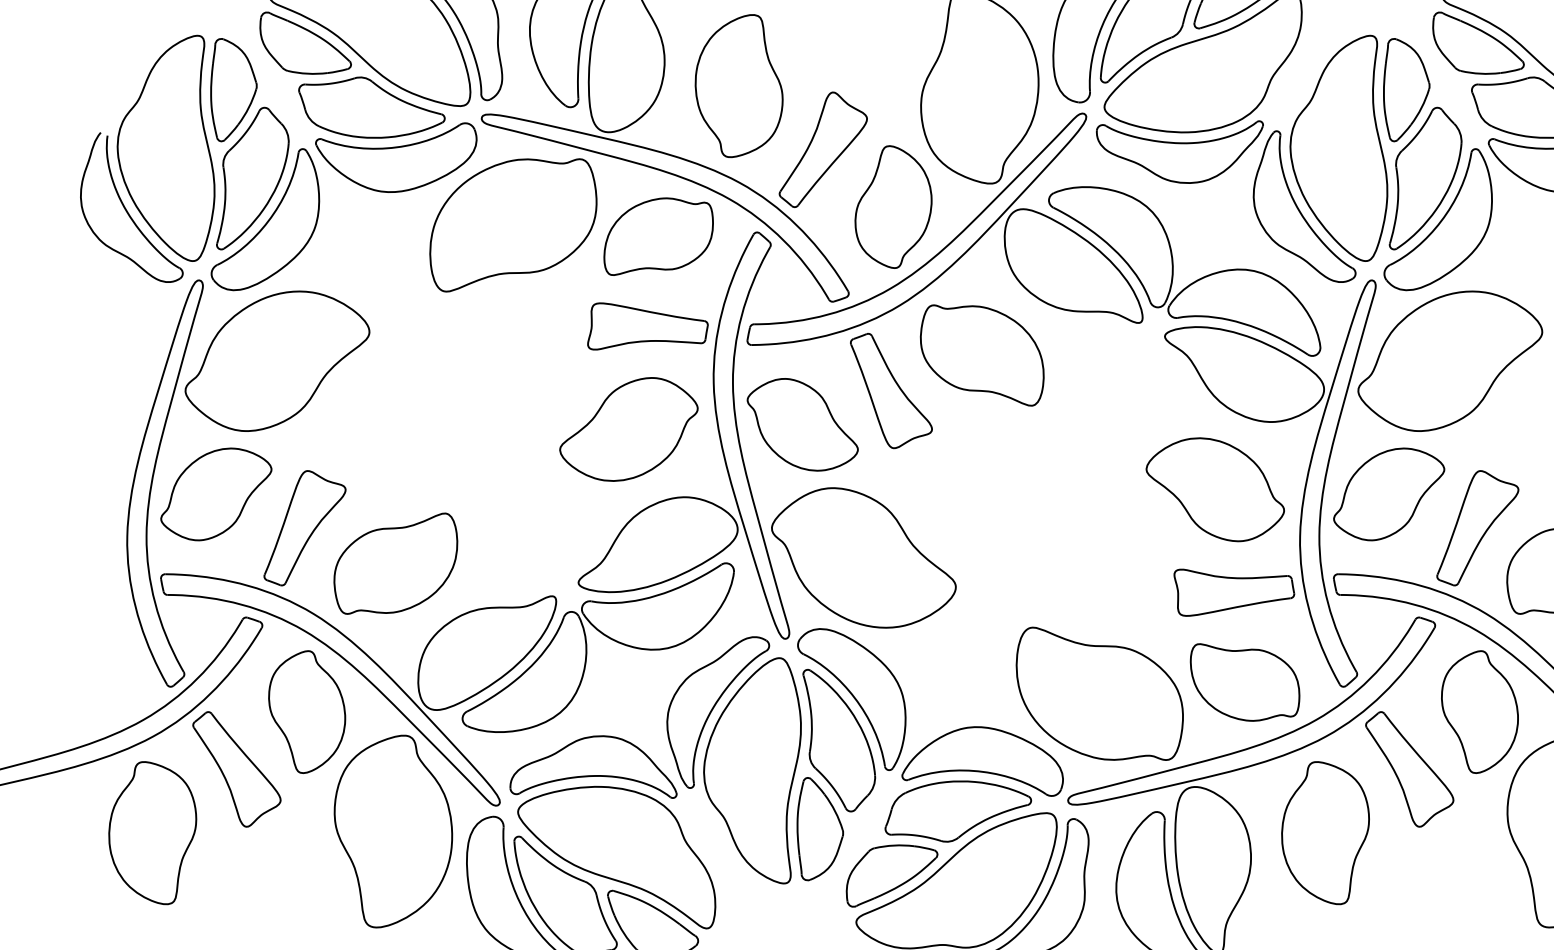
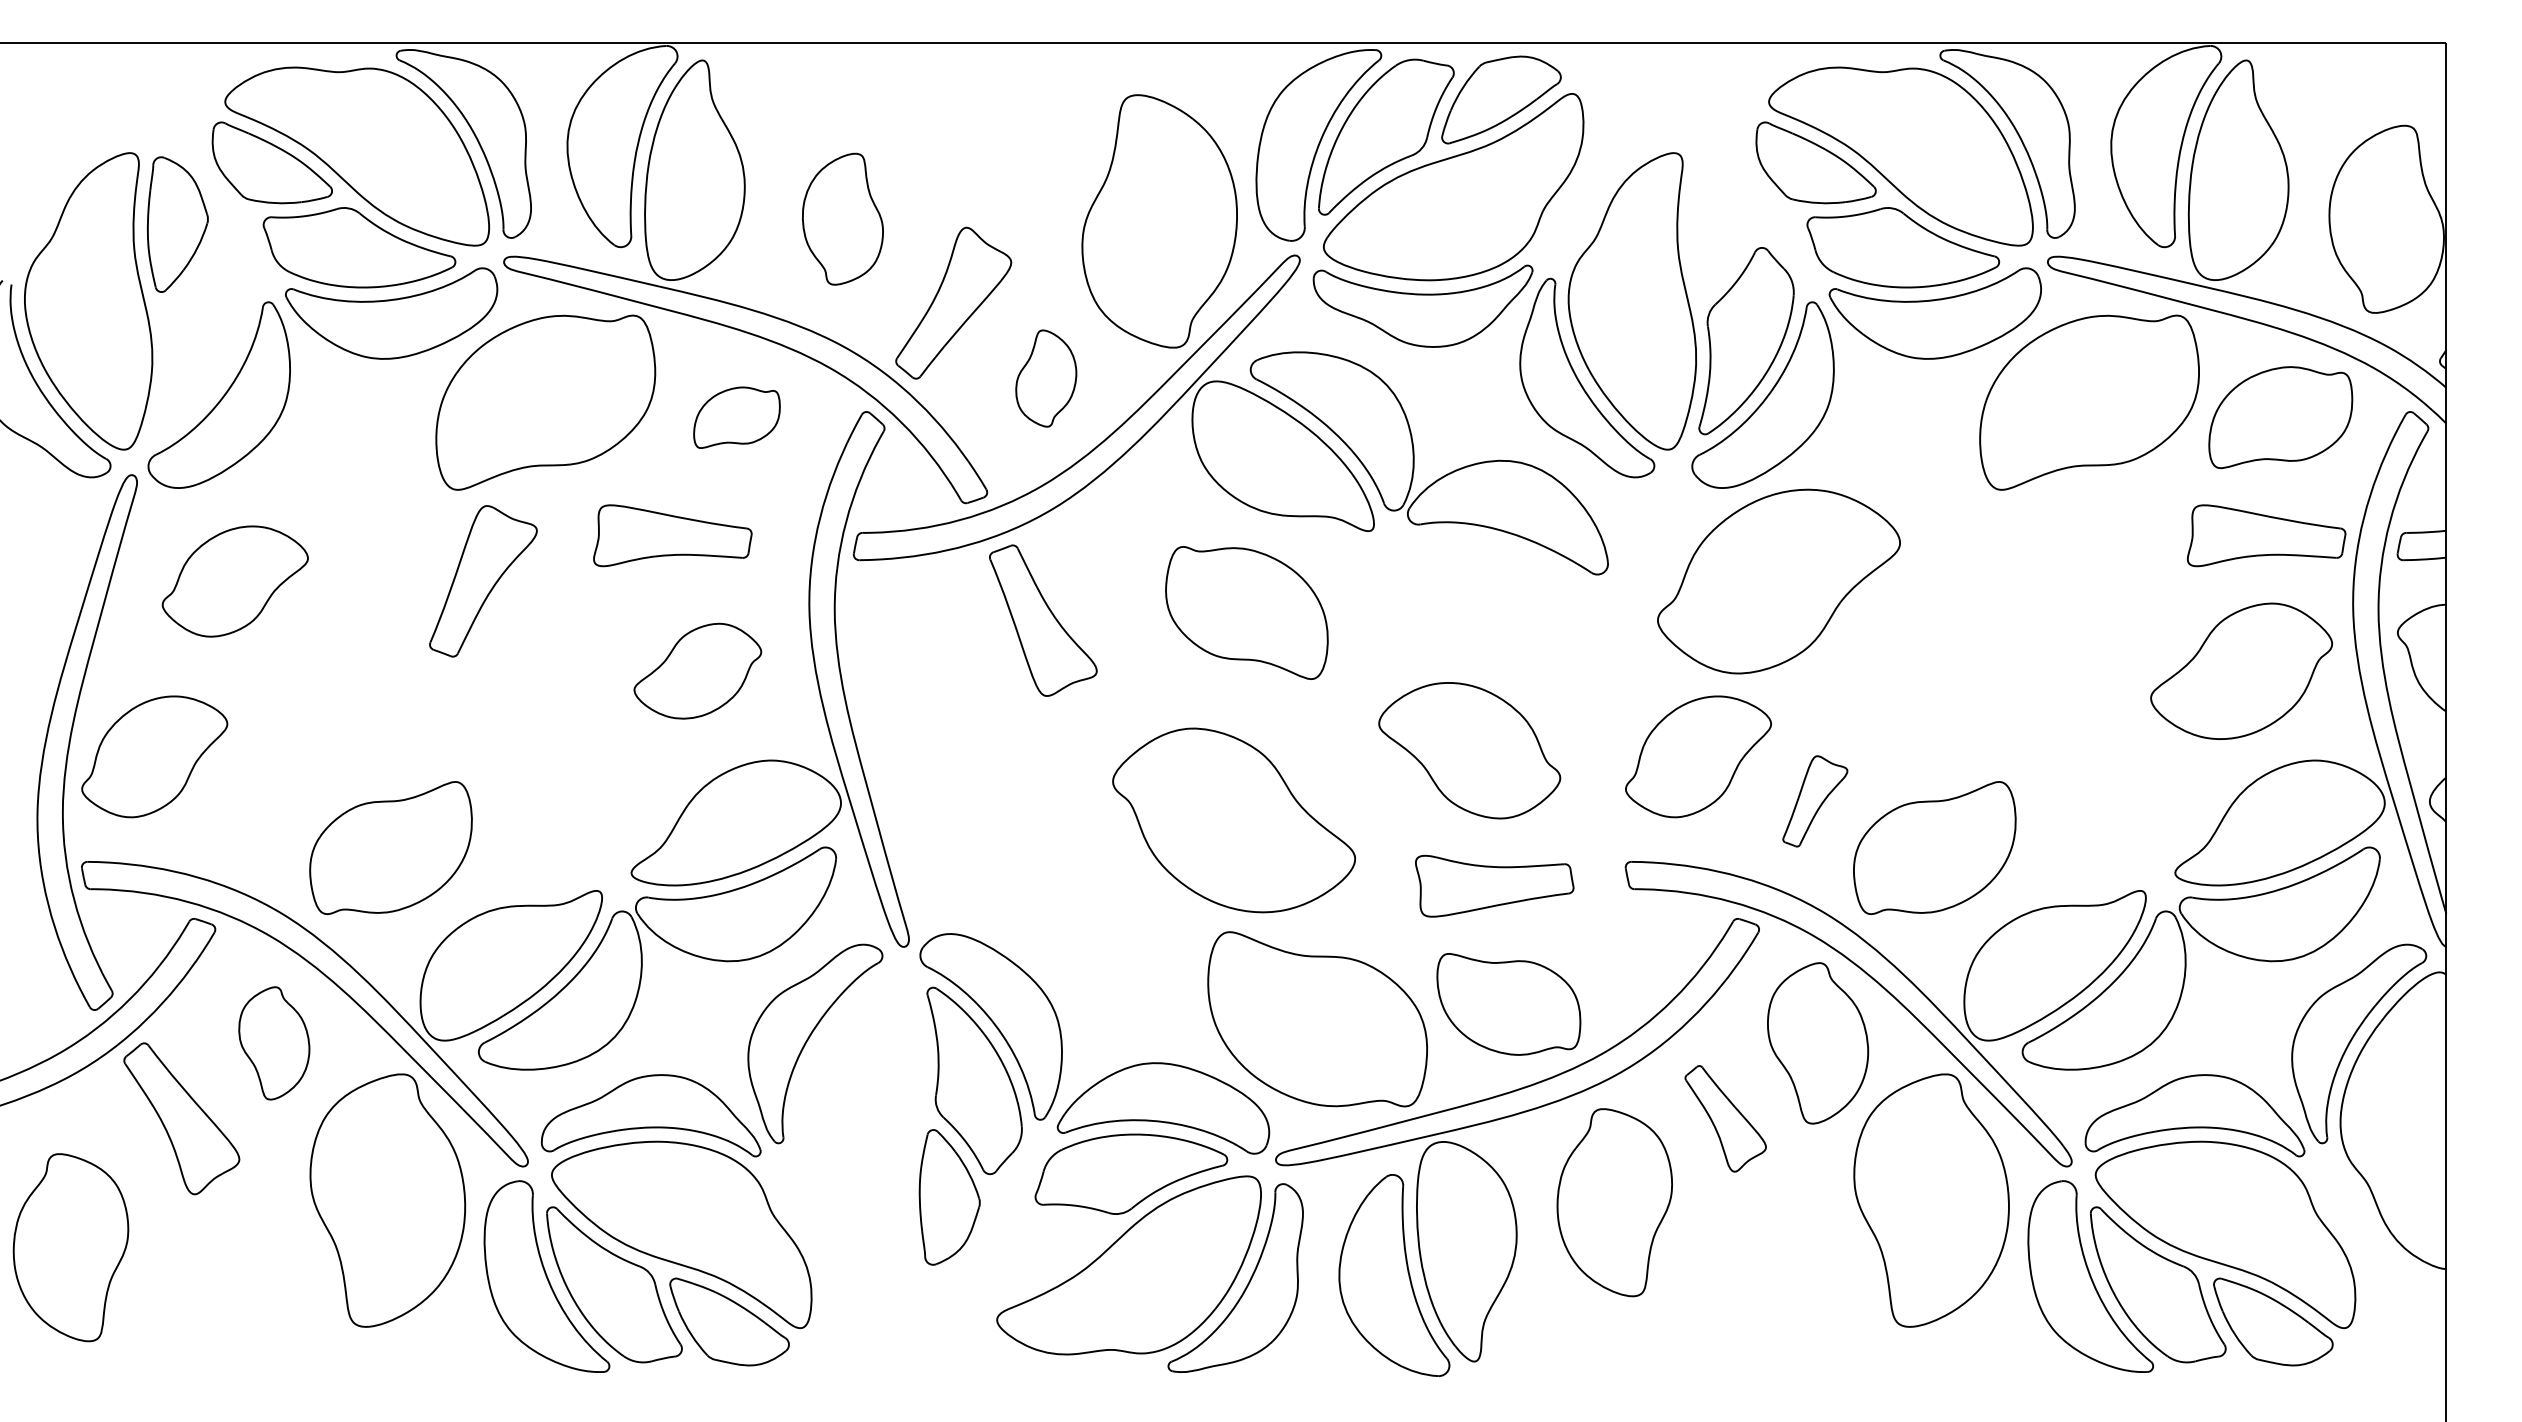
part: (738, 85) -> (842, 218), size x0.7
part: (1406, 90) -> (1721, 224), removed
part: (252, 178) -> (202, 341), removed
part: (893, 207) -> (1046, 378), size x0.6
part: (658, 236) -> (736, 417), size x0.6
part: (647, 326) -> (672, 535), moved
part: (981, 355) -> (1246, 612), moved
part: (277, 361) -> (235, 581), size x0.6
part: (802, 424) -> (926, 664), removed
part: (628, 428) -> (697, 670), size x0.7
part: (1304, 489) -> (1586, 750), removed
part: (305, 528) -> (483, 581), moved
part: (1478, 528) -> (1815, 801), size x0.6
part: (864, 557) -> (1234, 820), moved
part: (307, 712) -> (274, 1043), size x0.7
part: (1409, 769) -> (1725, 1118), size x0.7
part: (752, 770) -> (860, 1120), removed
part: (152, 833) -> (70, 1247), moved
part: (891, 875) -> (1043, 1258), removed

